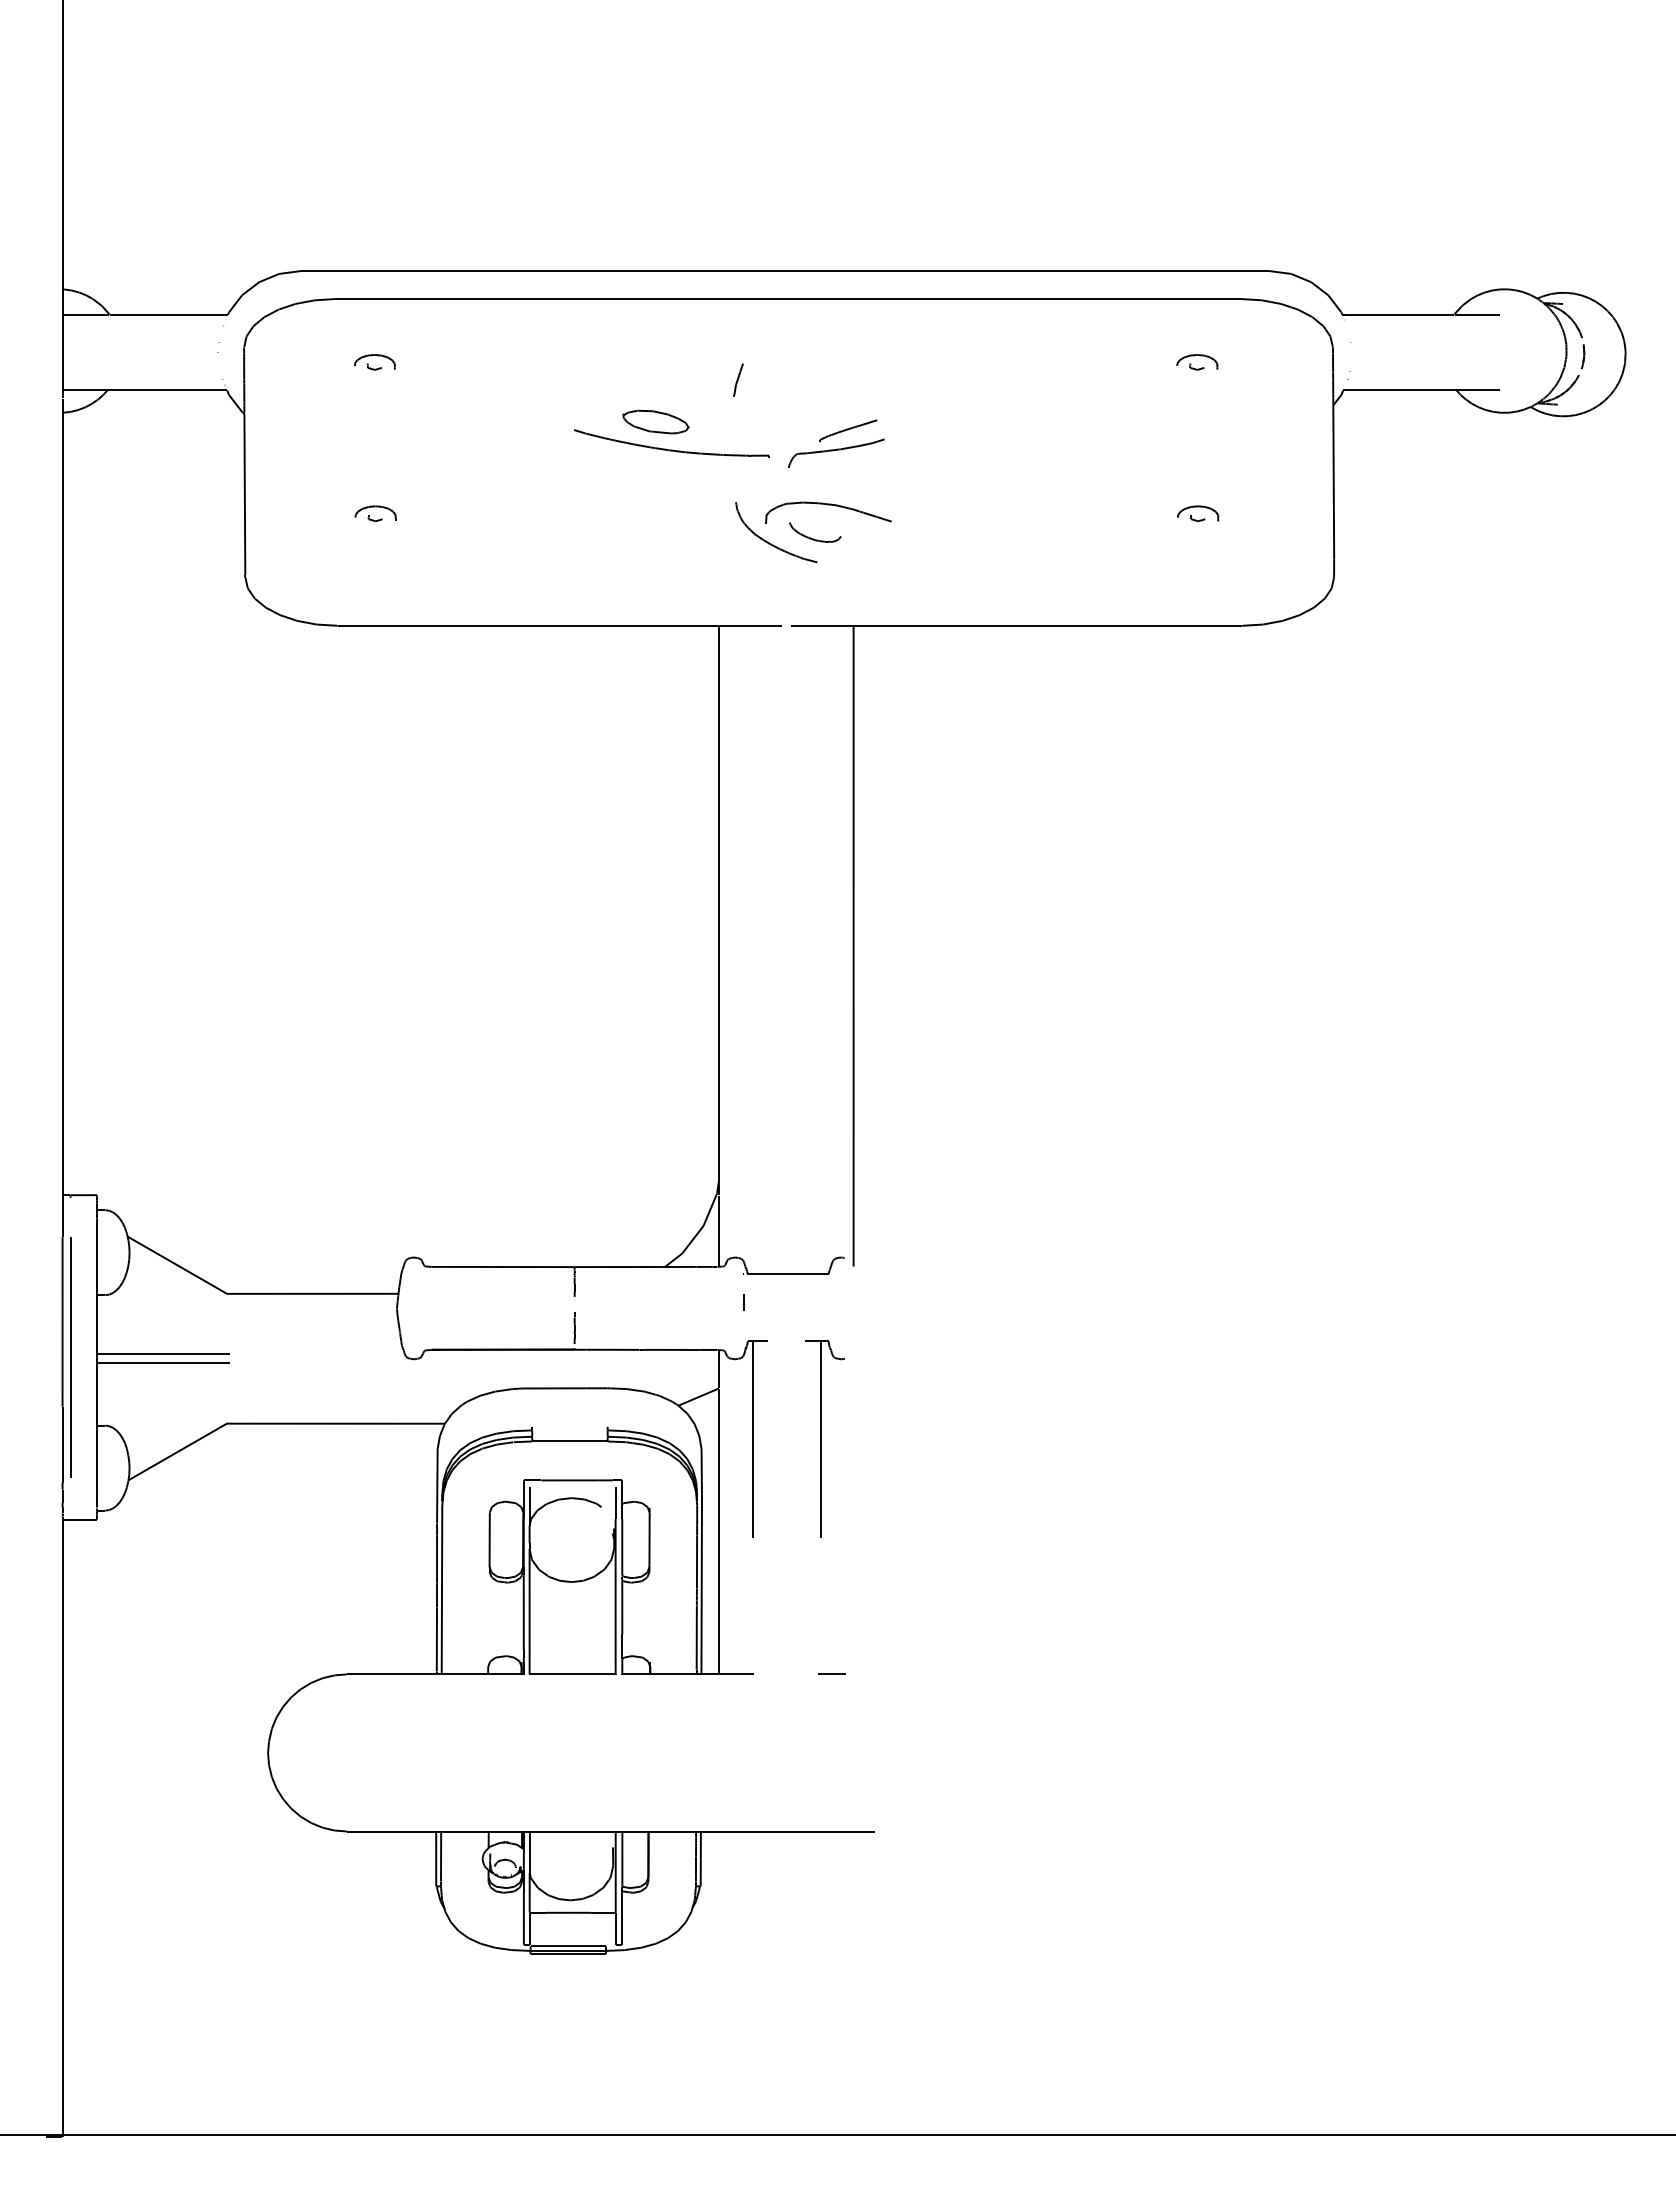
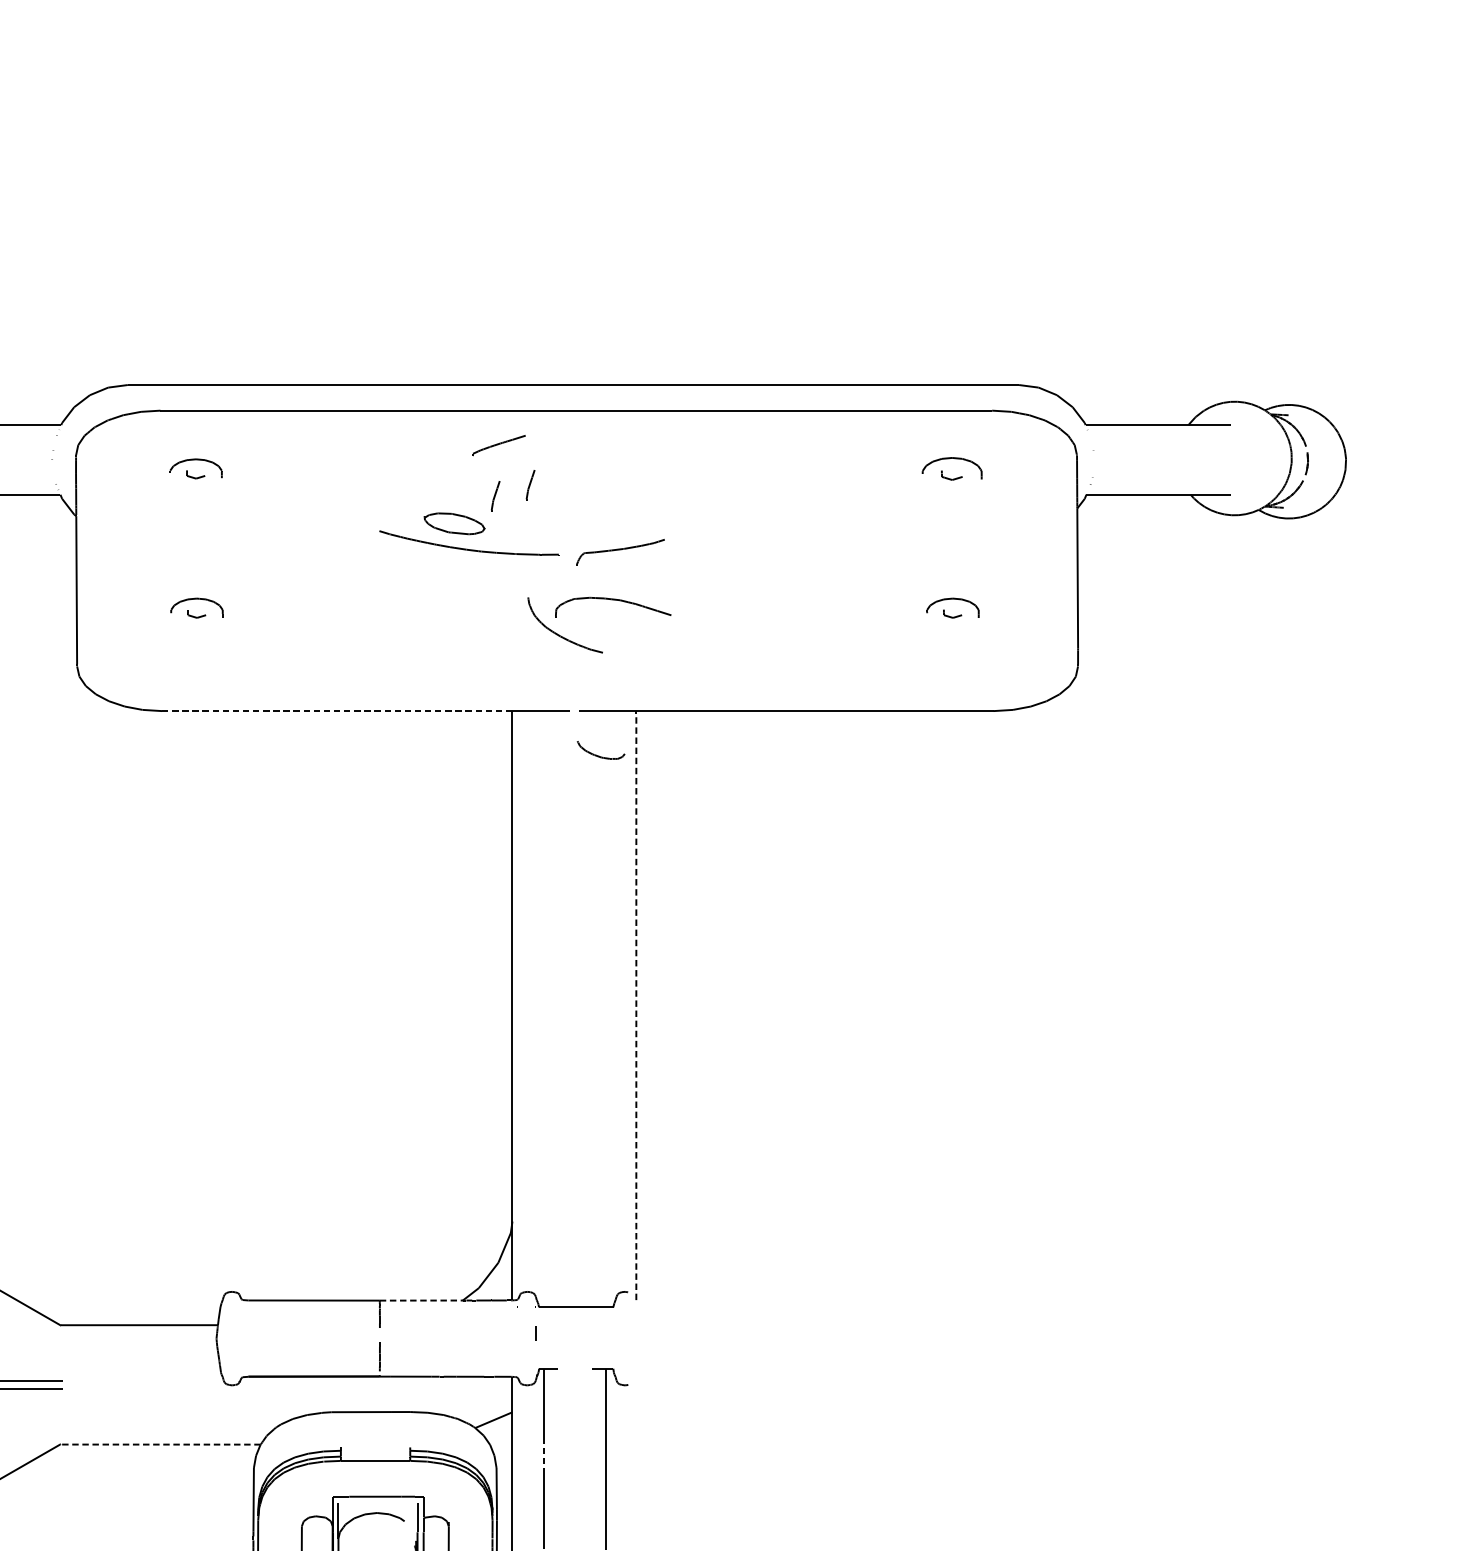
part: (374, 362) -> (195, 469), size x1.4
part: (1197, 362) -> (952, 469), size x1.6
part: (700, 391) -> (495, 495), added
part: (848, 430) -> (499, 445), moved
part: (375, 513) -> (196, 607), size x1.4
part: (1198, 513) -> (953, 607), size x1.4
part: (814, 538) -> (600, 755), moved
line: (528, 625) -> (337, 710), solid -> dashed
line: (853, 945) -> (636, 1004), solid -> dashed
line: (620, 1267) -> (422, 1300), solid -> dashed
line: (335, 1423) -> (160, 1444), solid -> dashed
line: (752, 1436) -> (543, 1456), solid -> dashed

